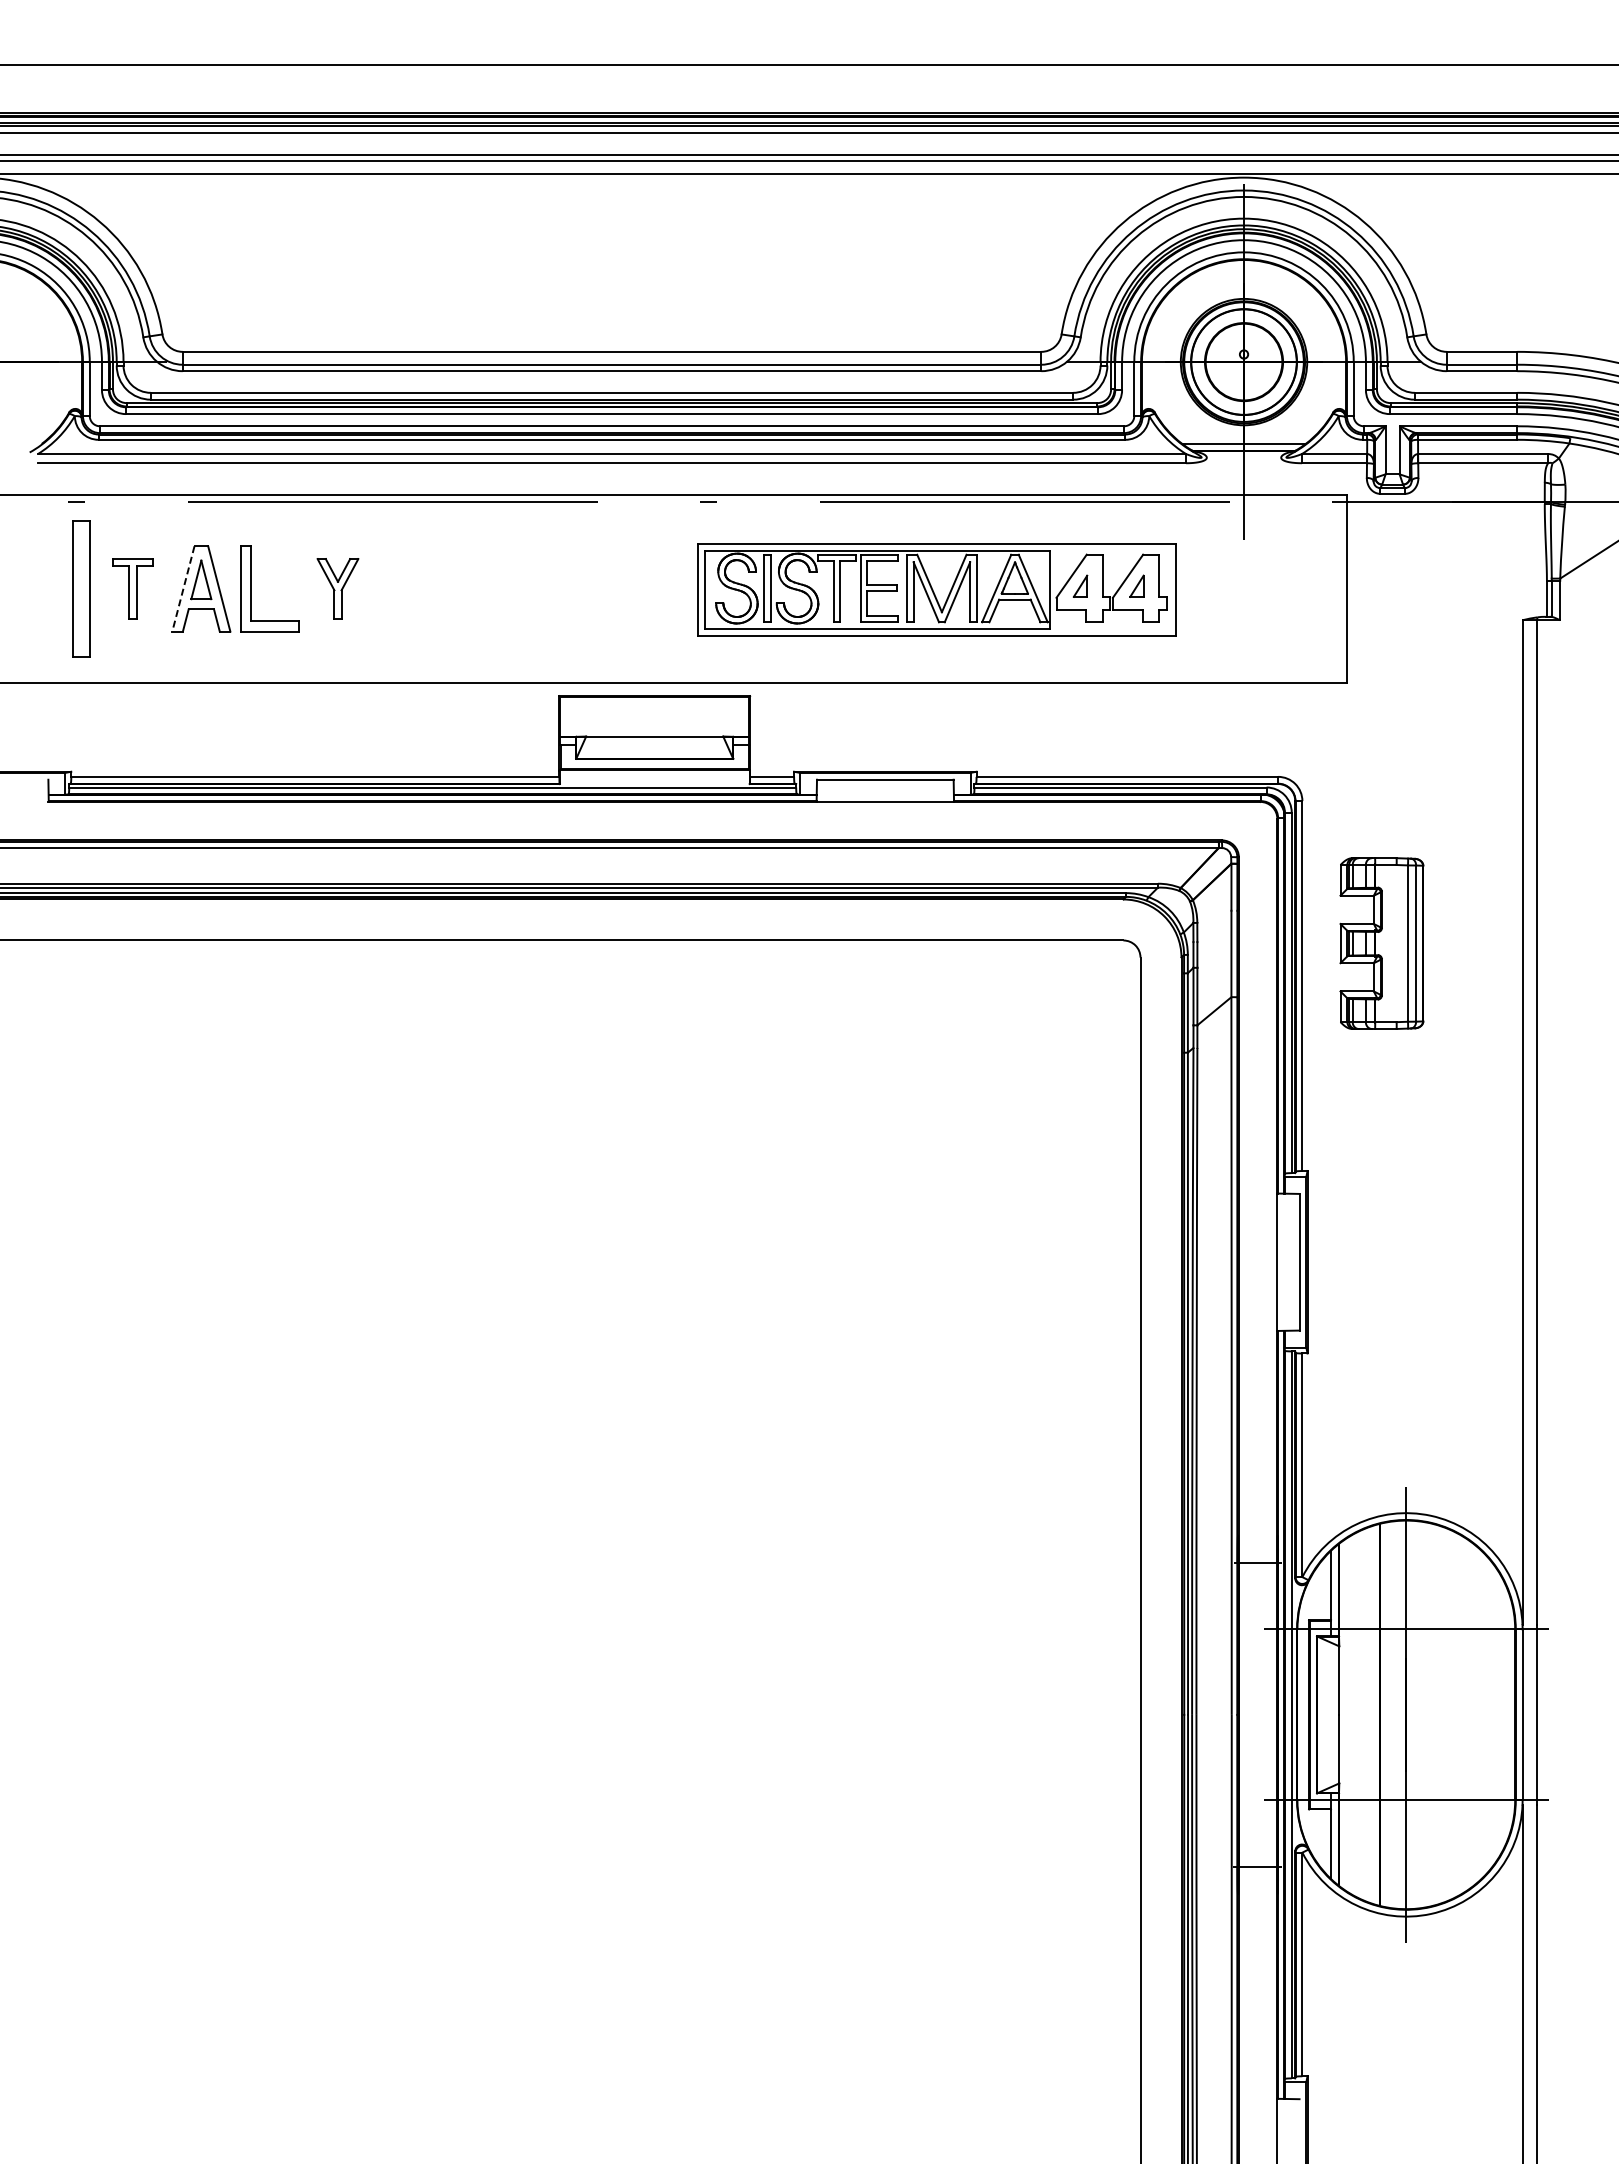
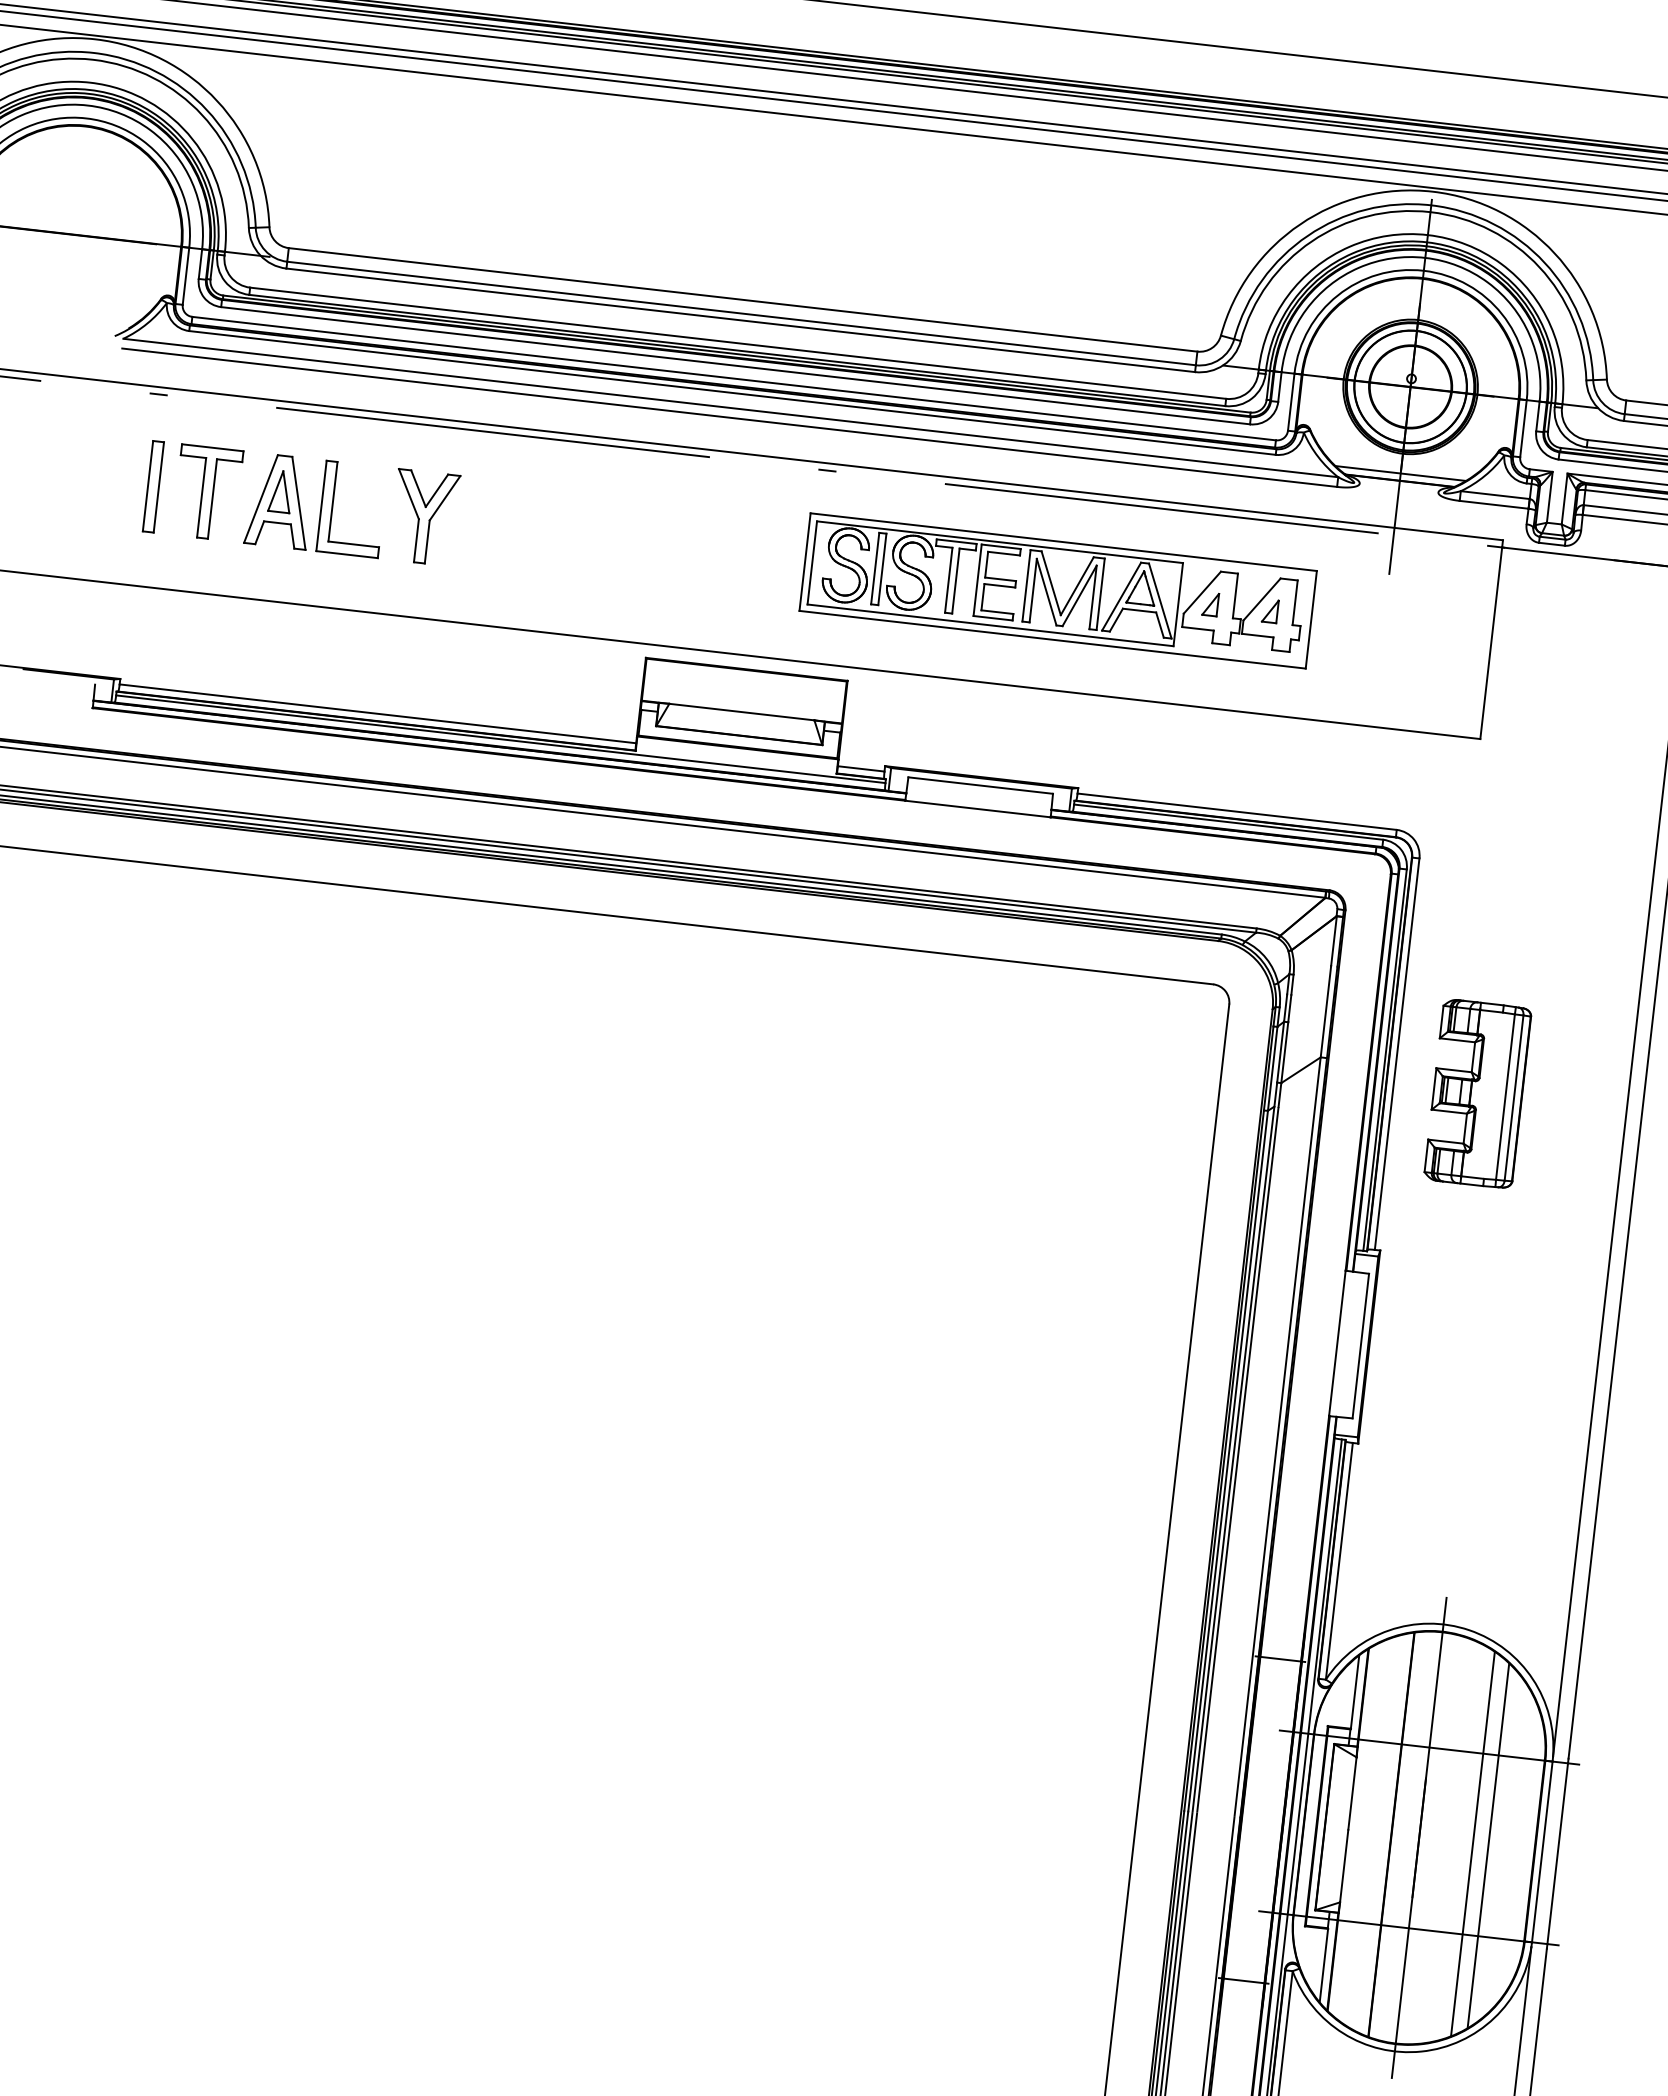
part: (81, 588) -> (153, 486), size x0.62
part: (132, 588) -> (207, 492), size x1.43
part: (337, 588) -> (424, 517), size x1.43
line: (183, 589) -> (260, 499), dashed -> solid
part: (1381, 943) -> (1477, 1093), moved
line: (1457, 1714) -> (1473, 1843), added
line: (1471, 1714) -> (1488, 1845), added

